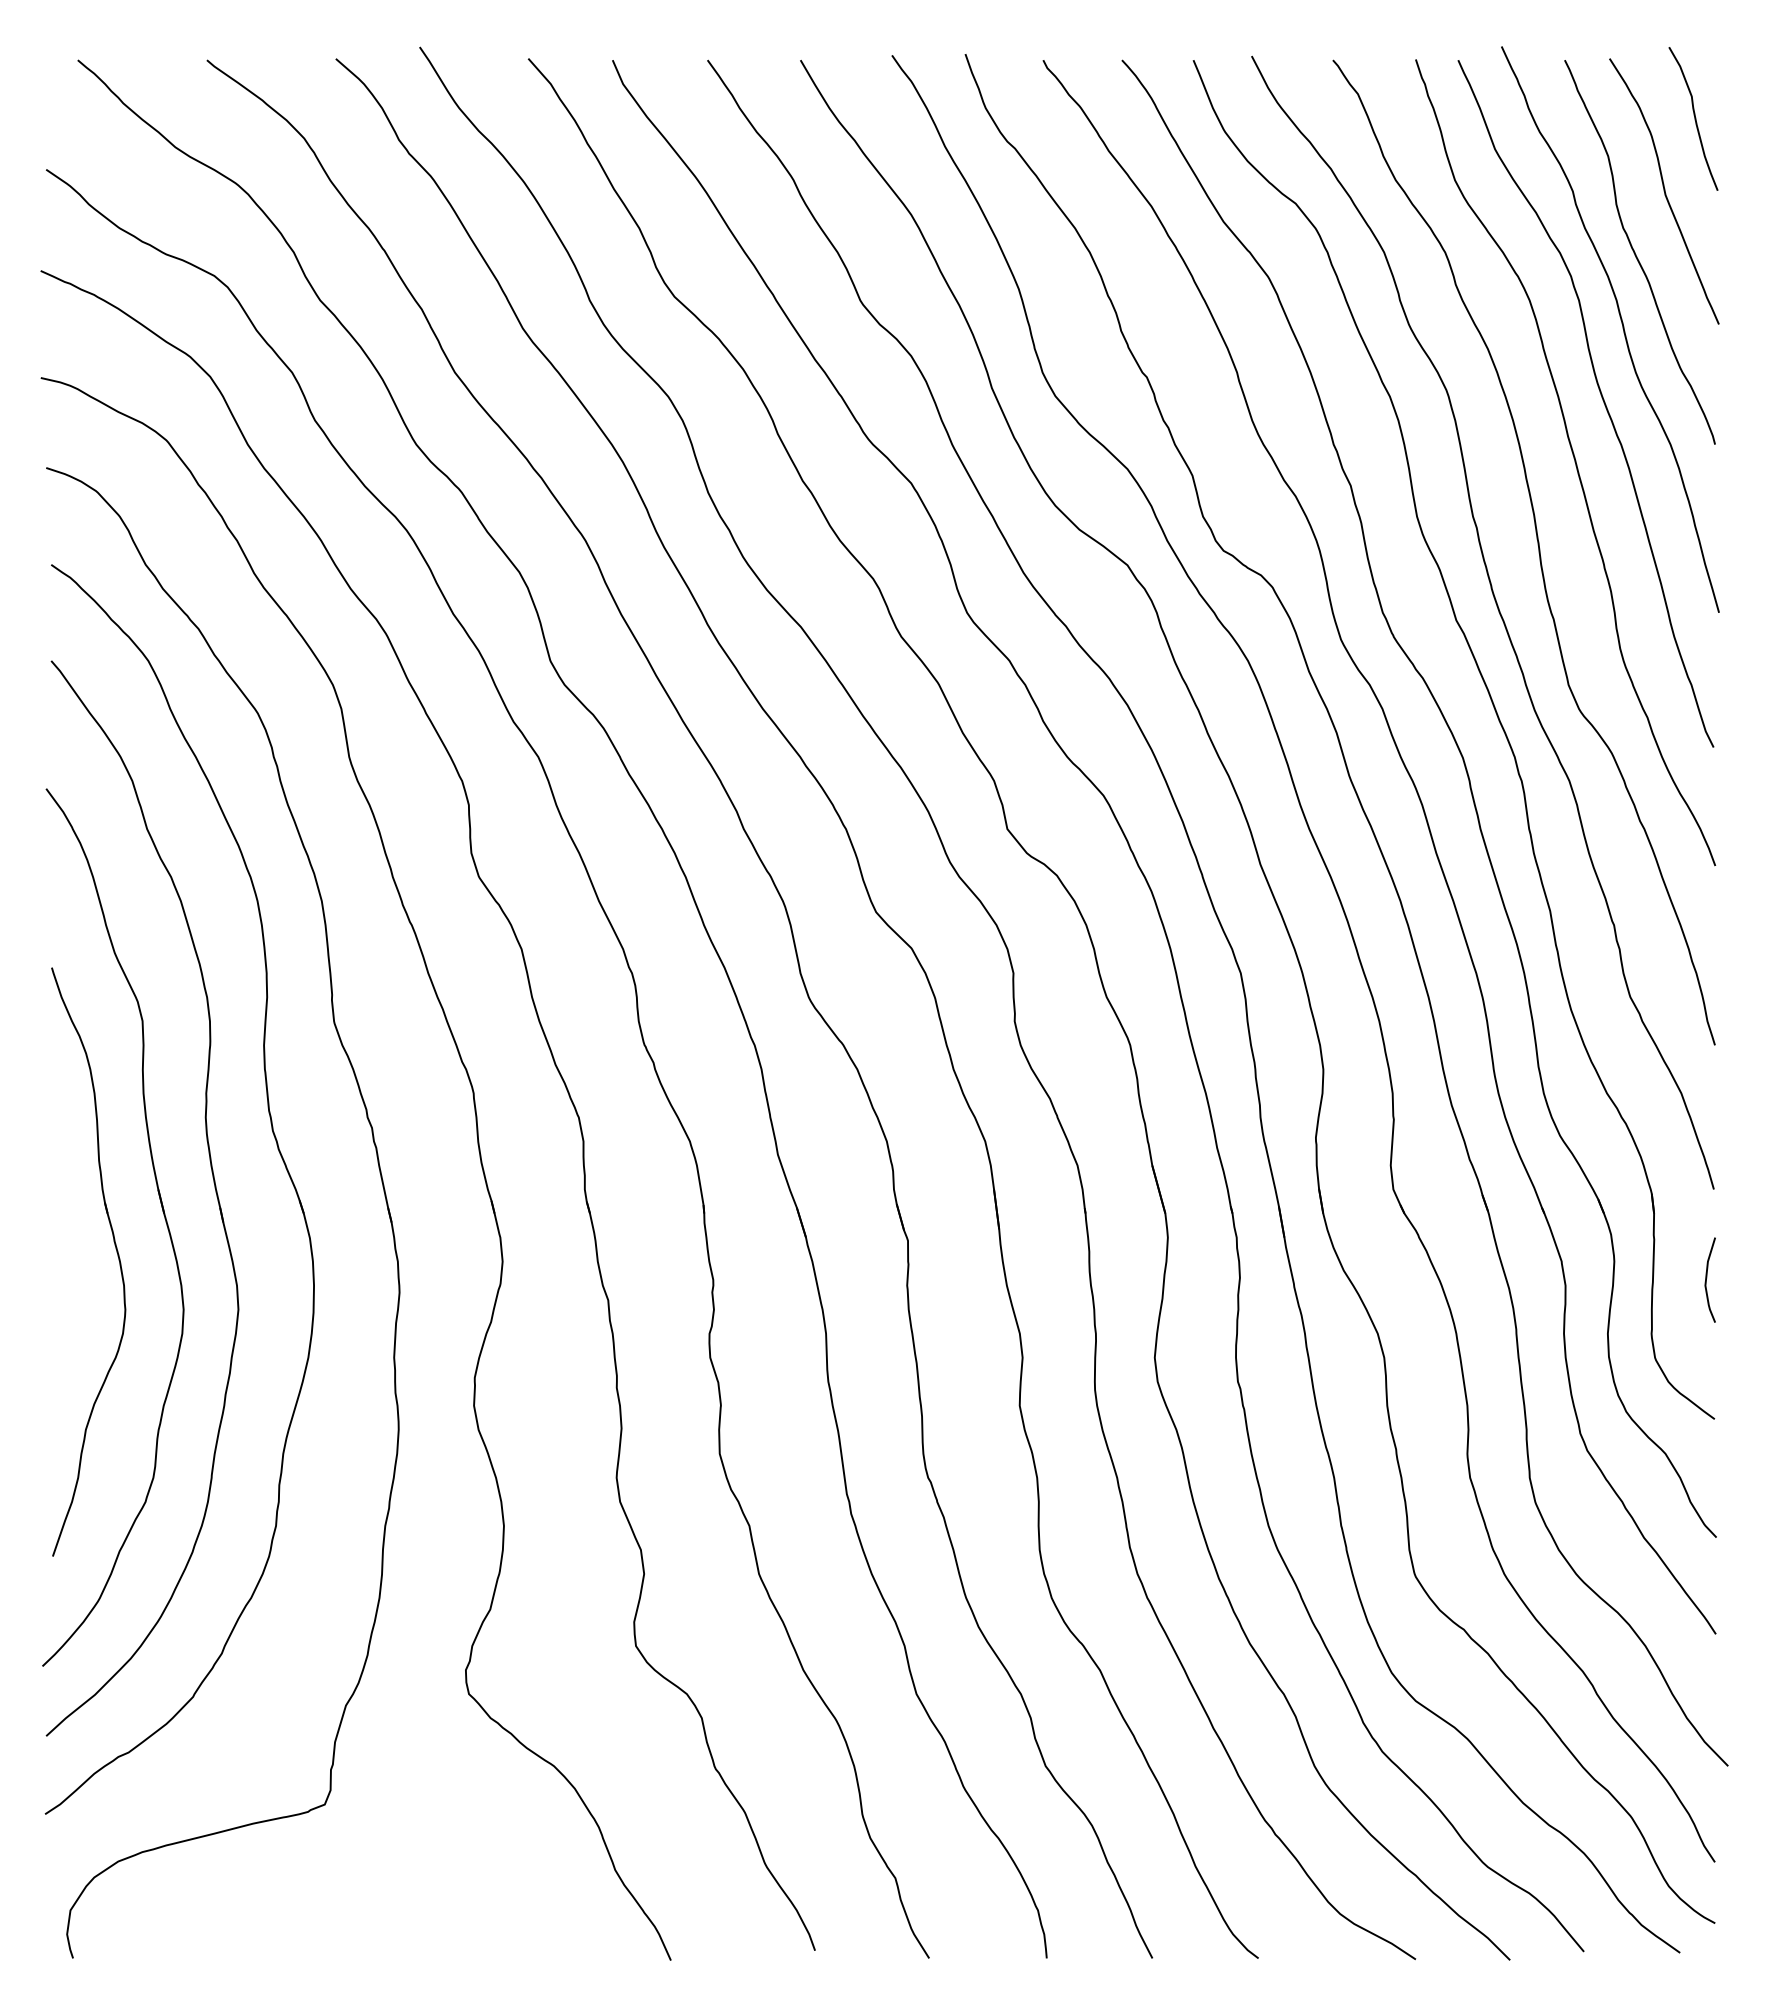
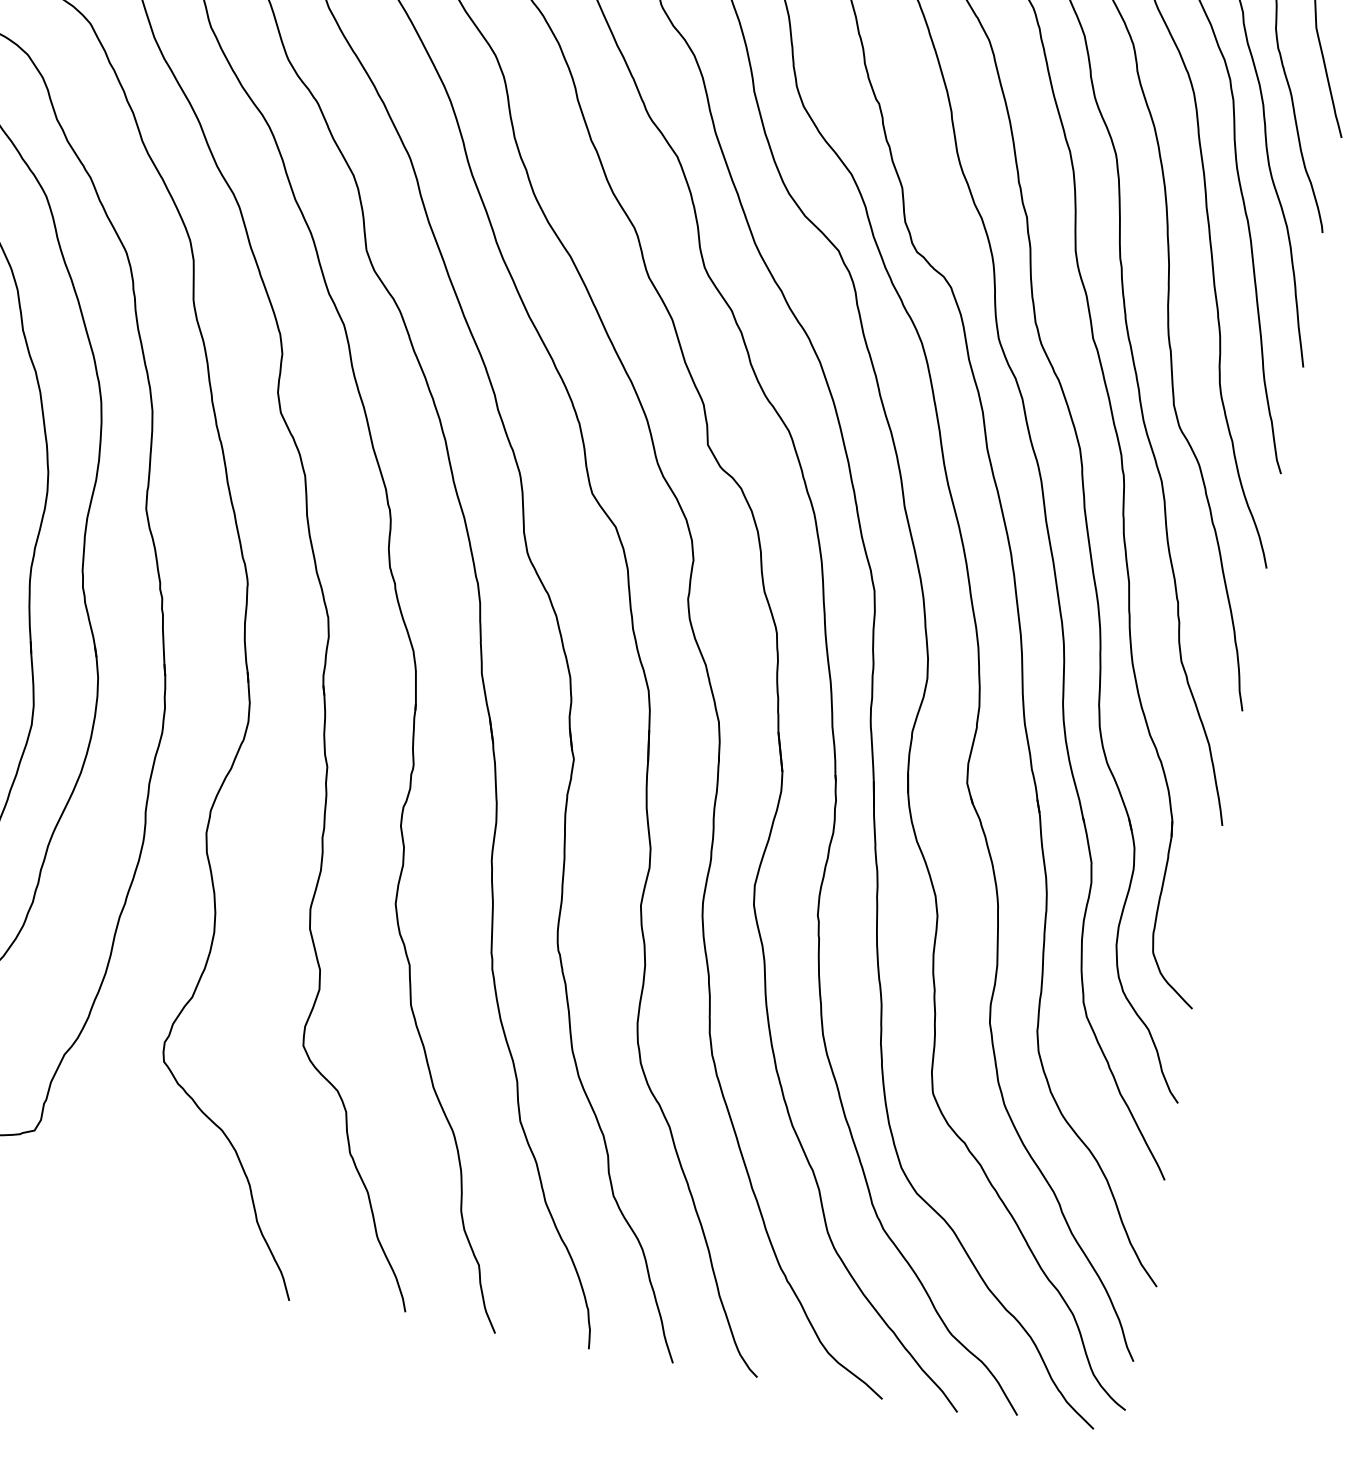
curve: (1707, 1278) -> (1205, 895), removed

